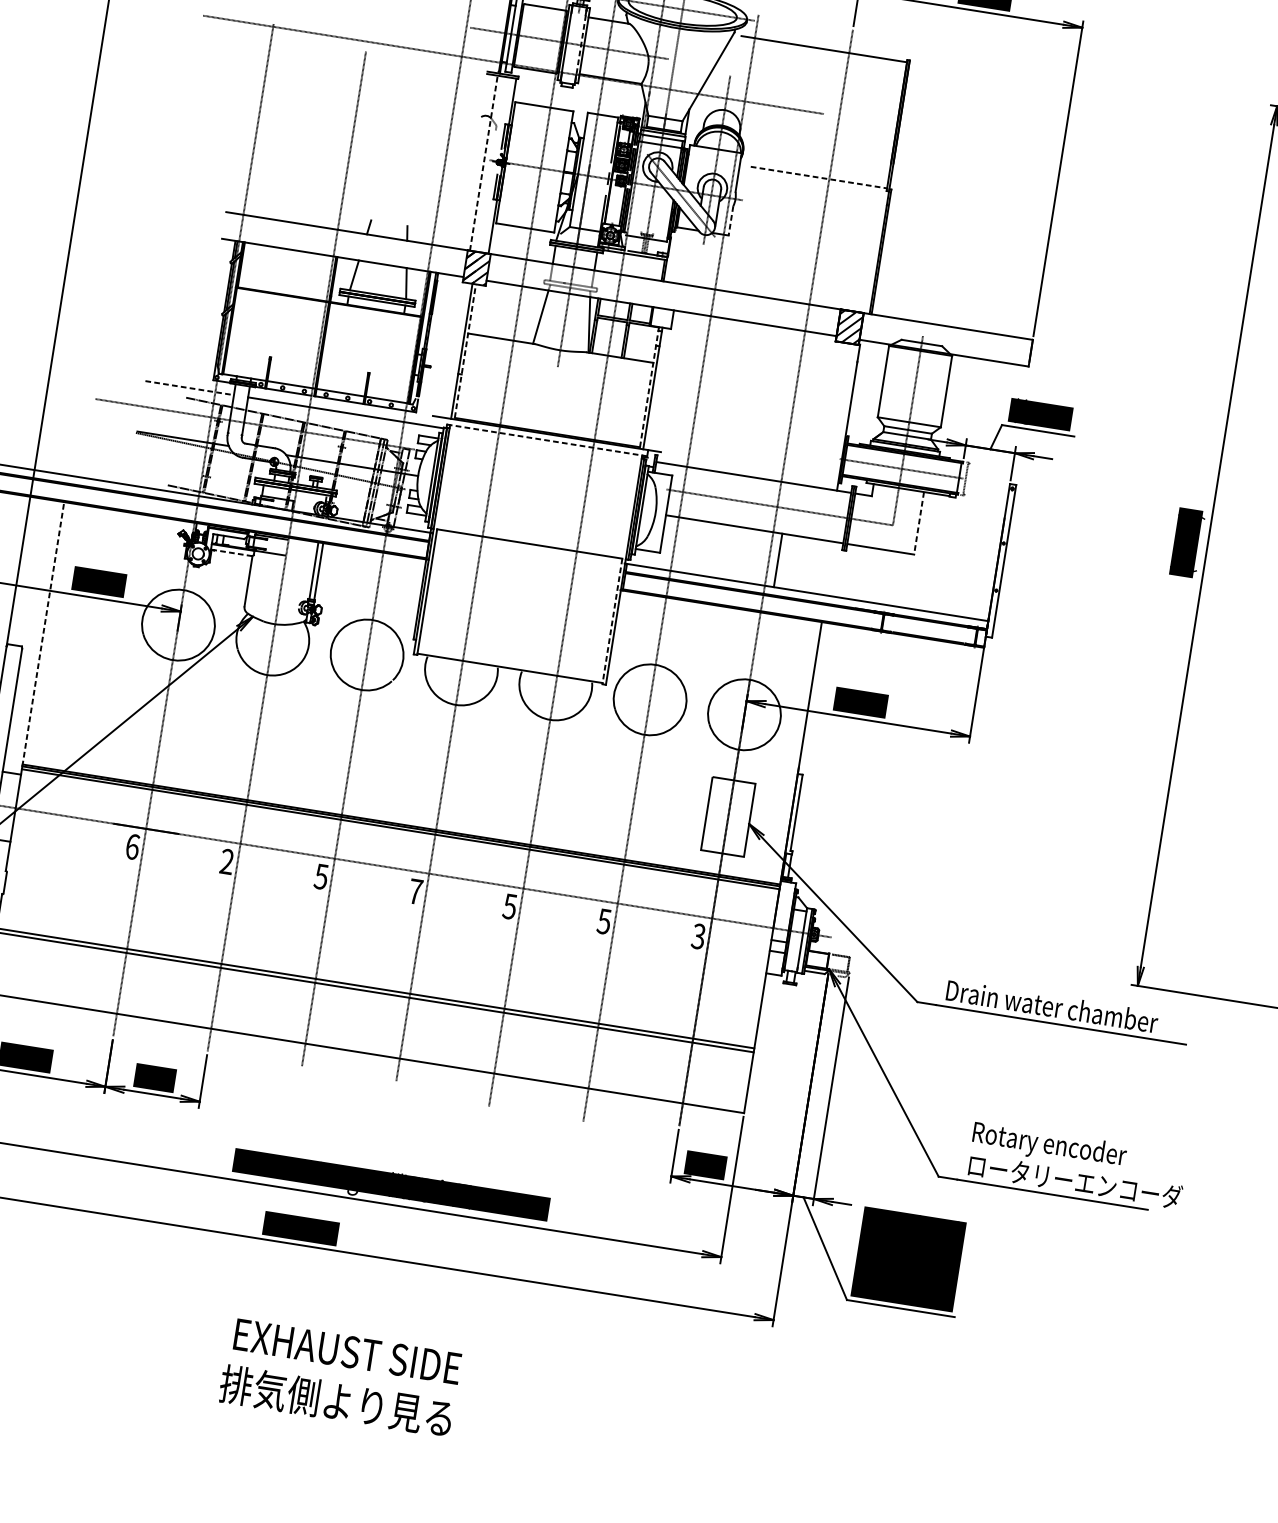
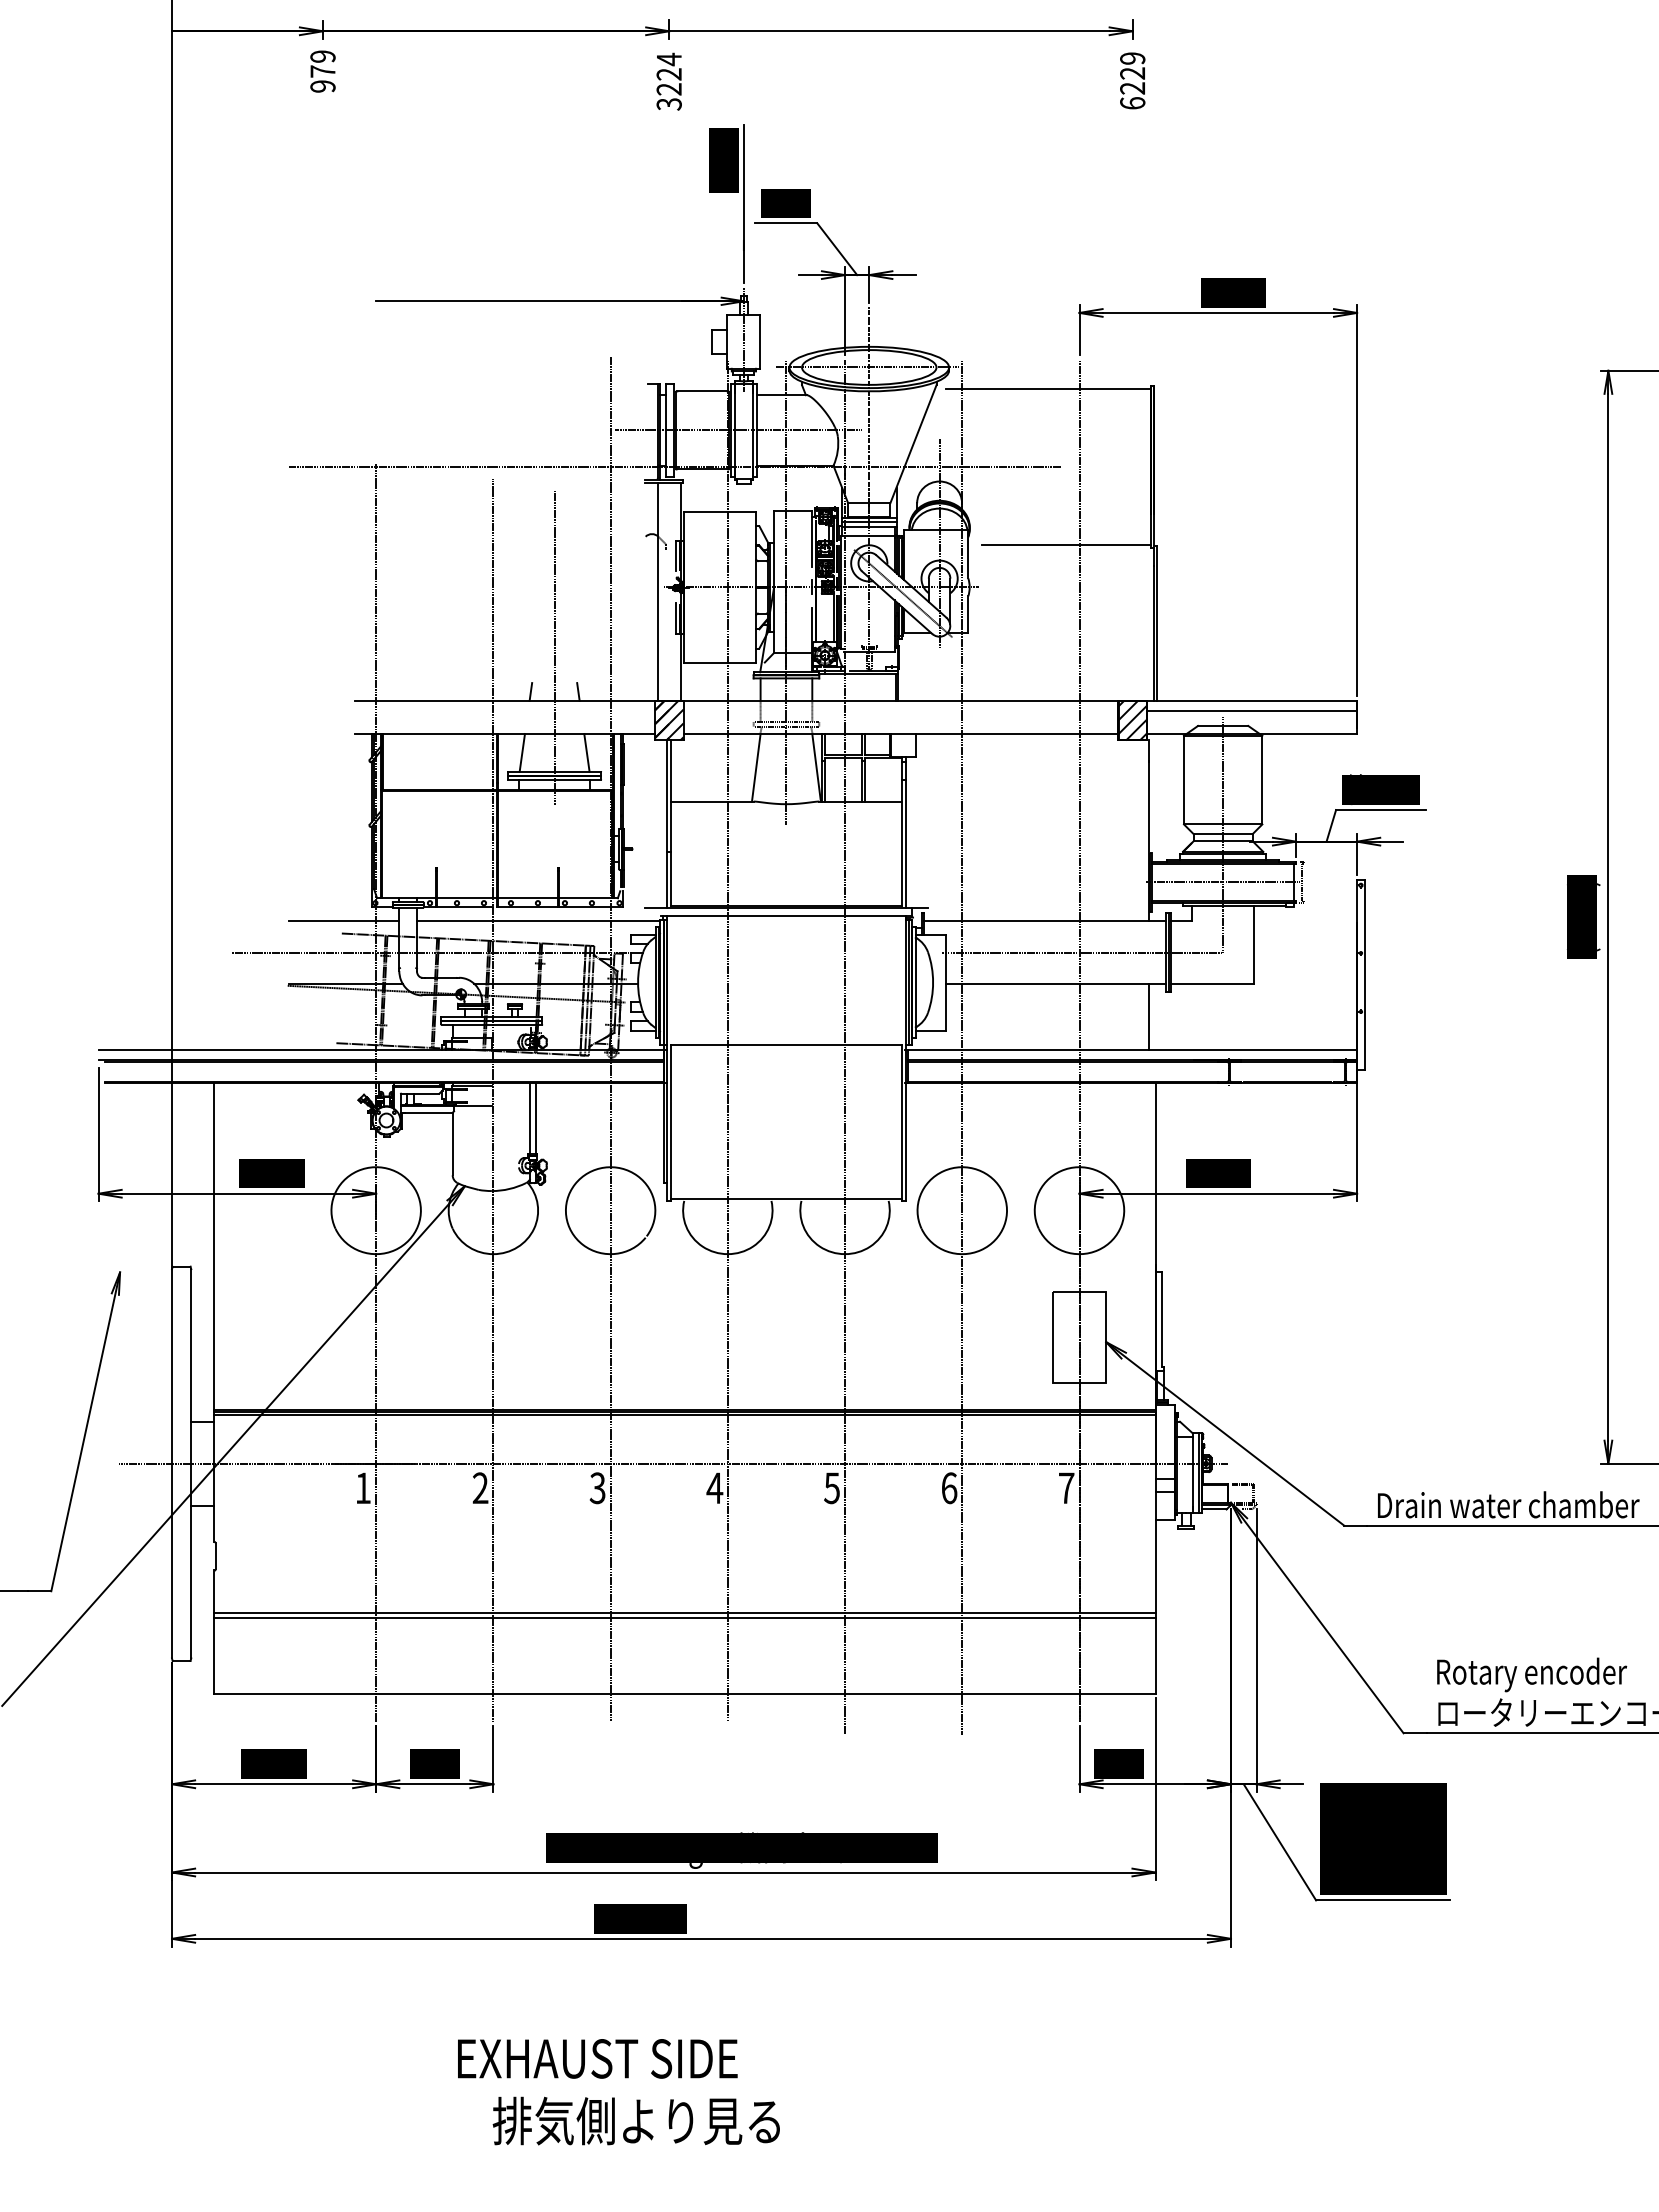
line: (580, 45) -> (752, 430), dashed -> solid
line: (483, 163) -> (657, 592), dashed -> solid
line: (818, 177) -> (1066, 545), dashed -> solid
line: (393, 195) -> (554, 648), added
line: (731, 221) -> (968, 615), dashed -> solid
line: (946, 334) -> (1251, 710), added
line: (465, 351) -> (671, 823), dashed -> solid
line: (649, 386) -> (901, 831), dashed -> solid
line: (189, 388) -> (344, 921), dashed -> solid
line: (546, 440) -> (786, 916), dashed -> solid
line: (919, 523) -> (1254, 945), dashed -> solid
line: (231, 552) -> (426, 1112), dashed -> solid
line: (778, 559) -> (1148, 1016), moved
line: (612, 621) -> (901, 1123), dashed -> solid
line: (43, 634) -> (214, 1247), dashed -> solid
text: (132, 847) -> (363, 1488), 6 -> 1
text: (321, 876) -> (597, 1487), 5 -> 3
text: (415, 891) -> (714, 1487), 7 -> 4
text: (604, 921) -> (949, 1488), 5 -> 6
text: (698, 936) -> (1066, 1488), 3 -> 7
text: (347, 1351) -> (597, 2058), moved
text: (335, 1400) -> (635, 2120), moved

